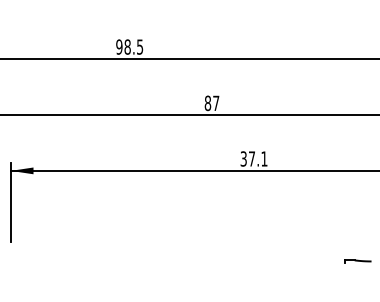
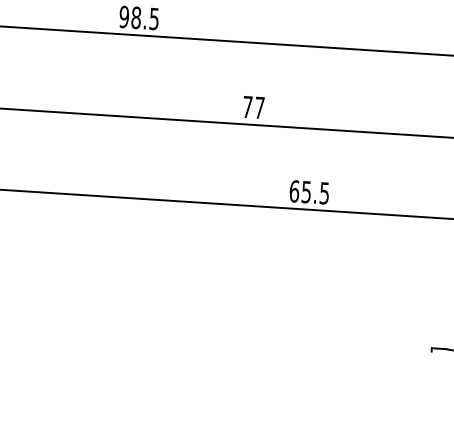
text: (207, 103) -> (247, 107), 87 -> 77
text: (253, 158) -> (308, 191), 37.1 -> 65.5

